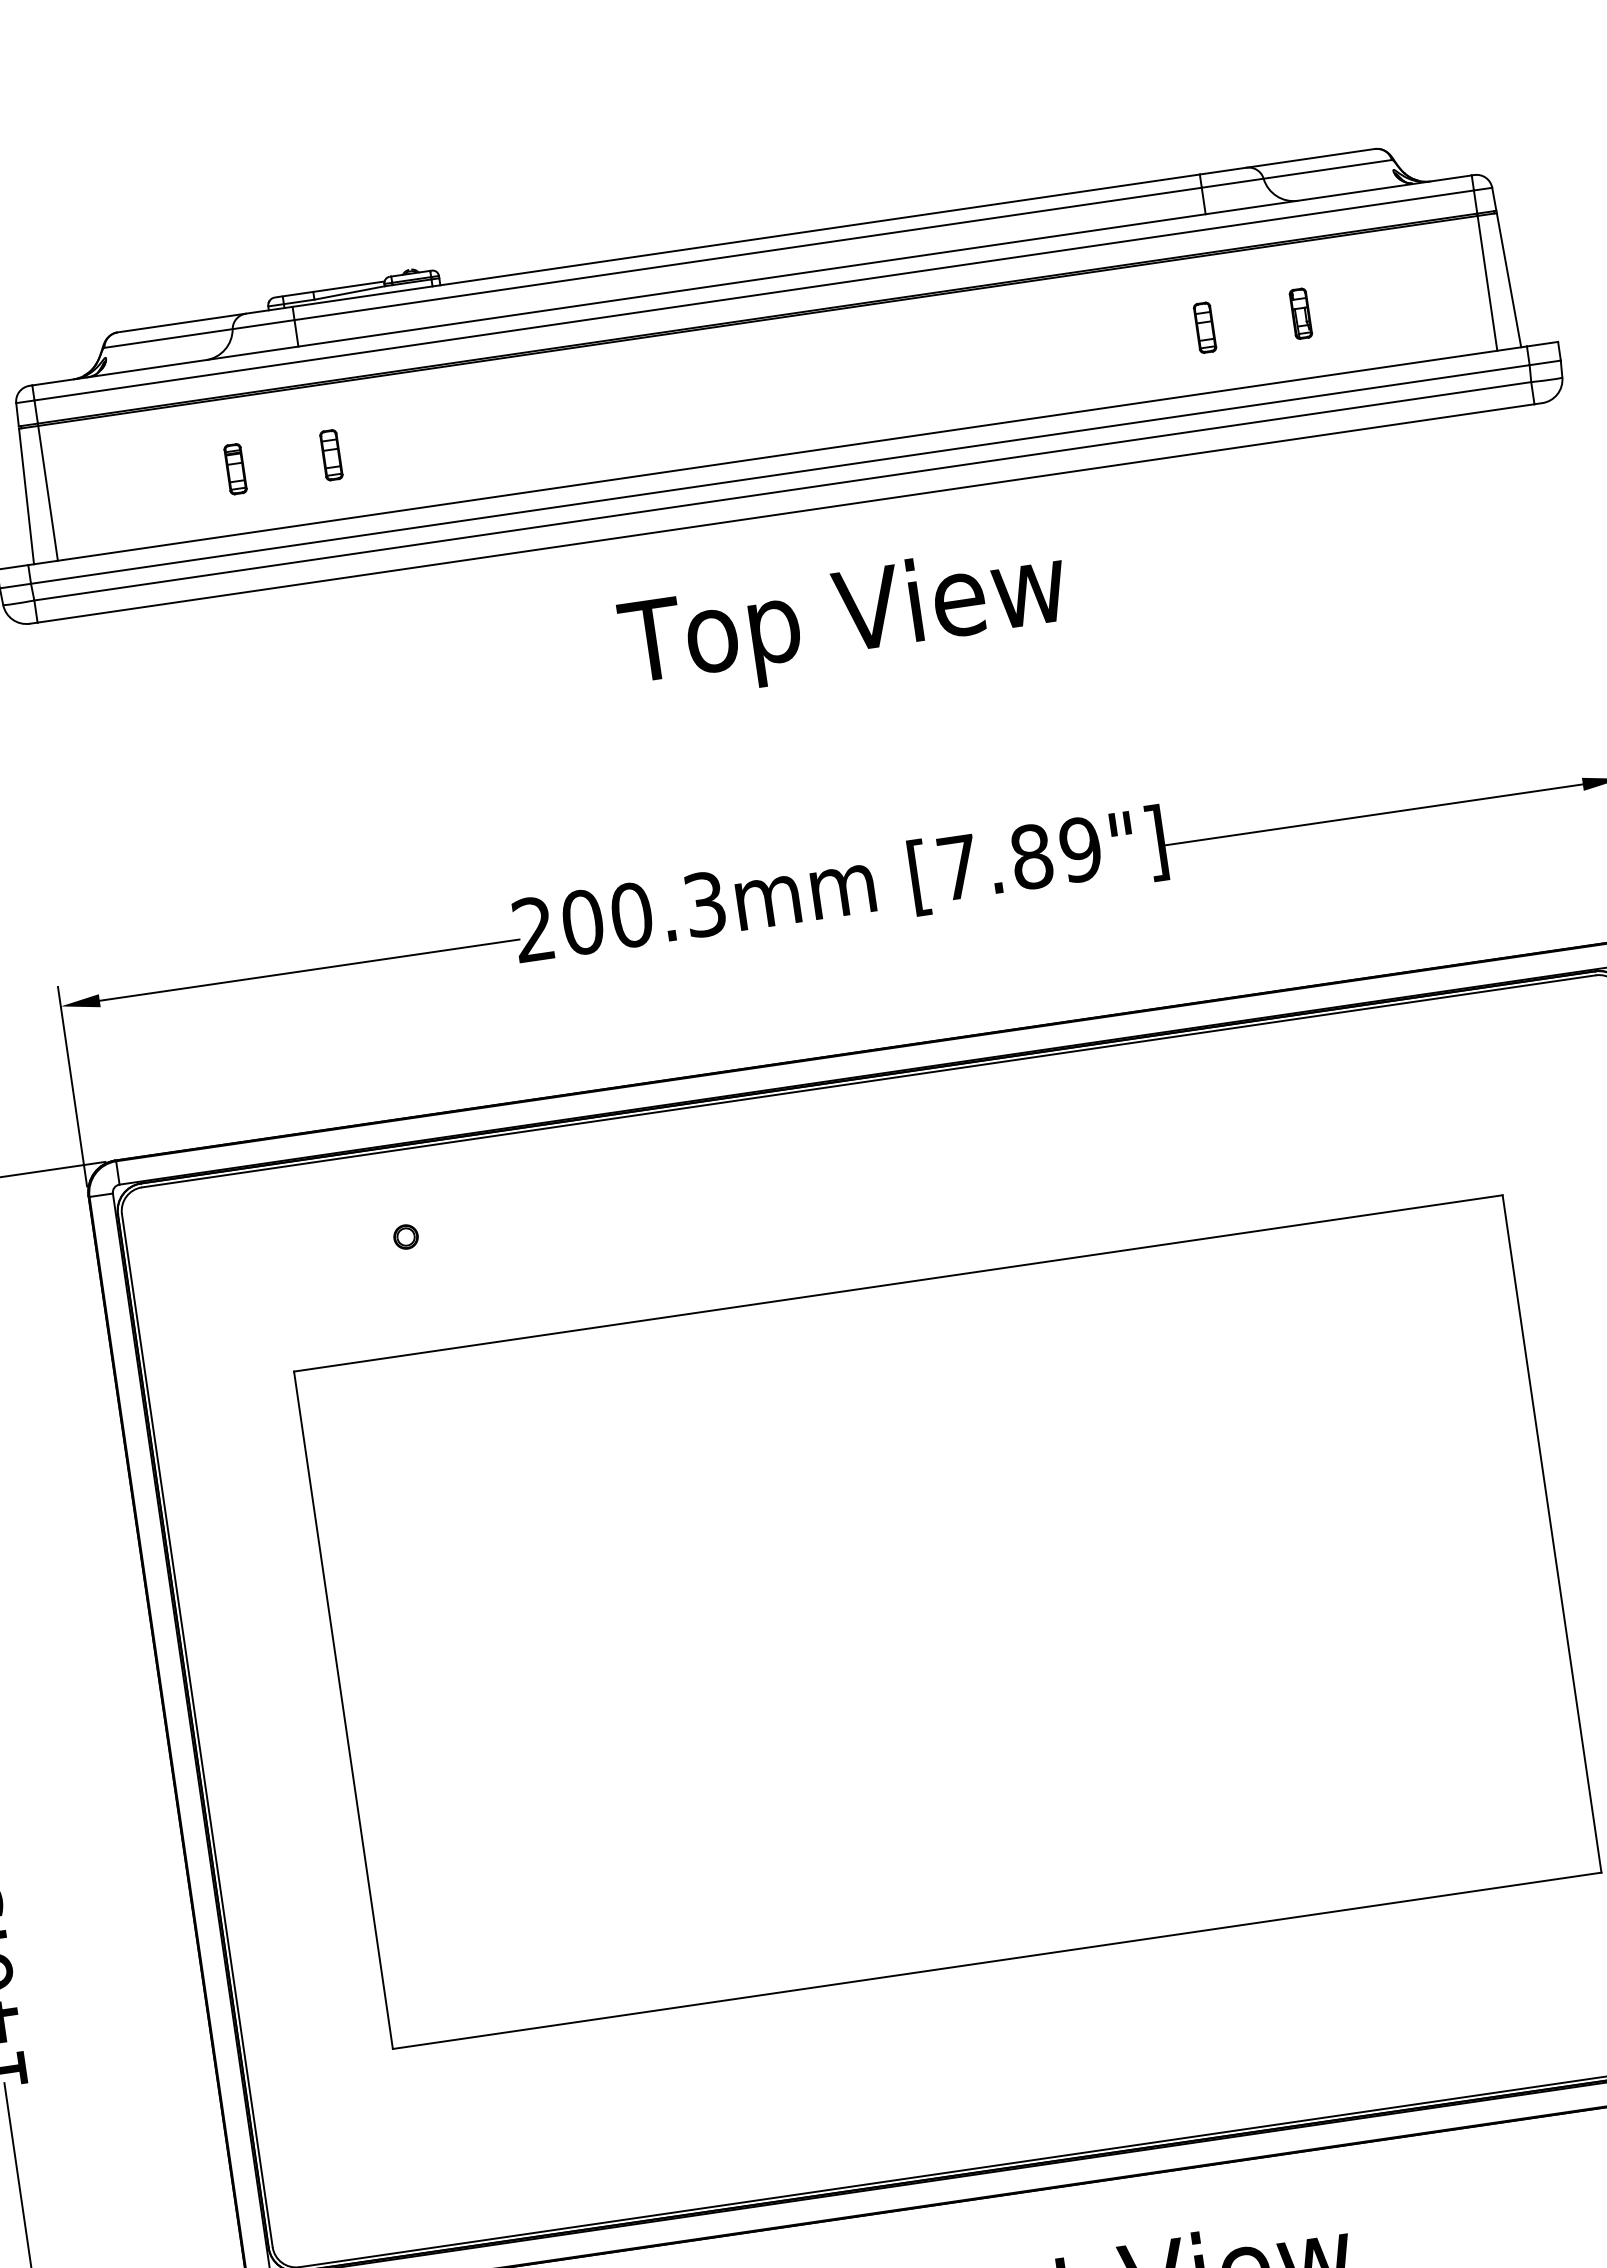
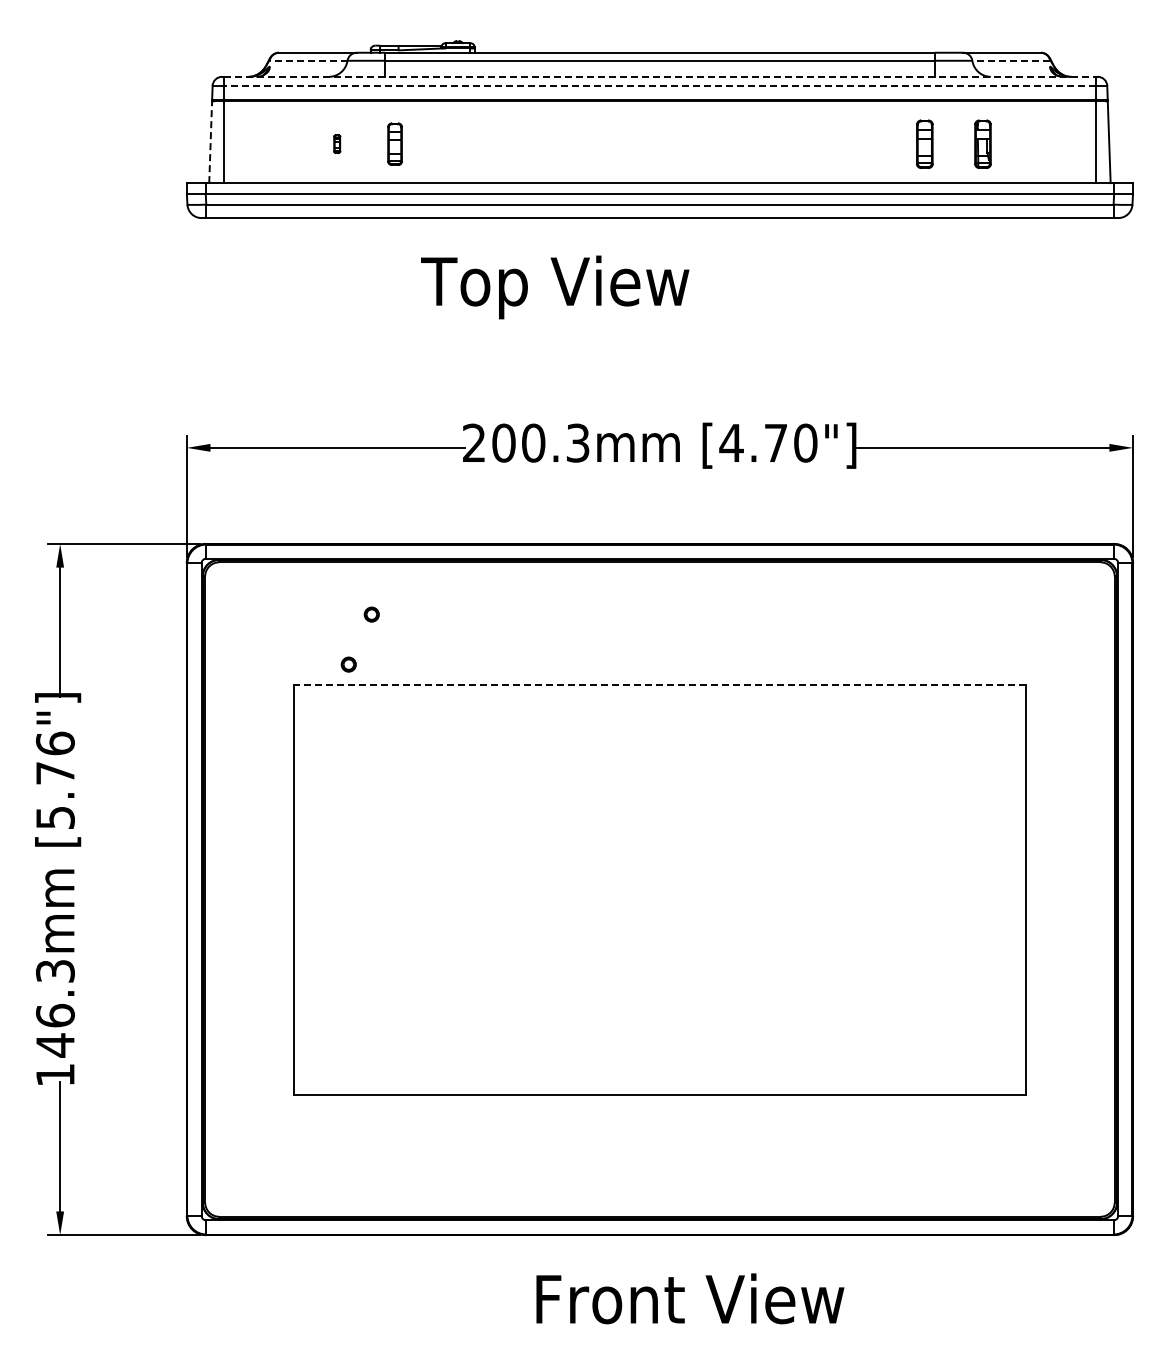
line: (1328, 168) -> (1011, 60), solid -> dashed
line: (752, 279) -> (660, 76), solid -> dashed
line: (753, 294) -> (659, 85), solid -> dashed
part: (1300, 312) -> (982, 143), size x1.6
part: (1204, 326) -> (924, 143), size x1.6
line: (168, 338) -> (308, 60), solid -> dashed
part: (331, 454) -> (395, 143), size x1.4
part: (236, 468) -> (337, 143), size x0.6
line: (26, 496) -> (210, 142), solid -> dashed
text: (844, 621) -> (555, 287), moved
text: (1019, 857) -> (768, 442), [7.89"] -> [4.70"]
line: (897, 1283) -> (659, 684), solid -> dashed
part: (379, 1324) -> (348, 664), added

